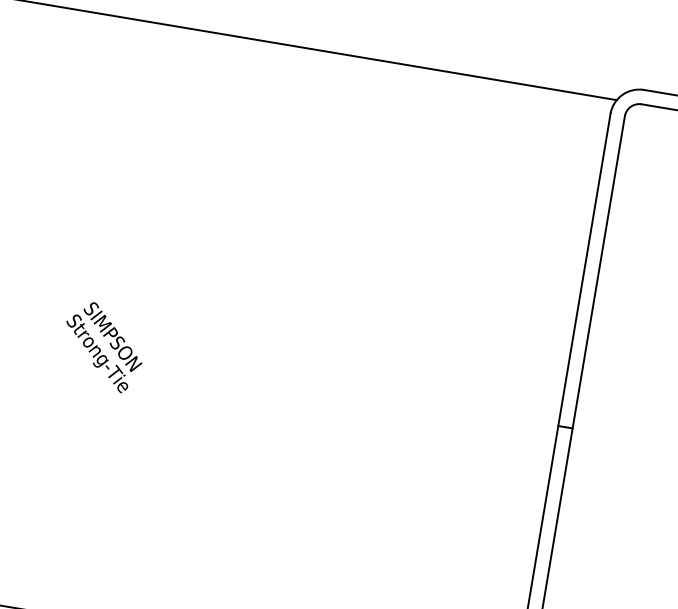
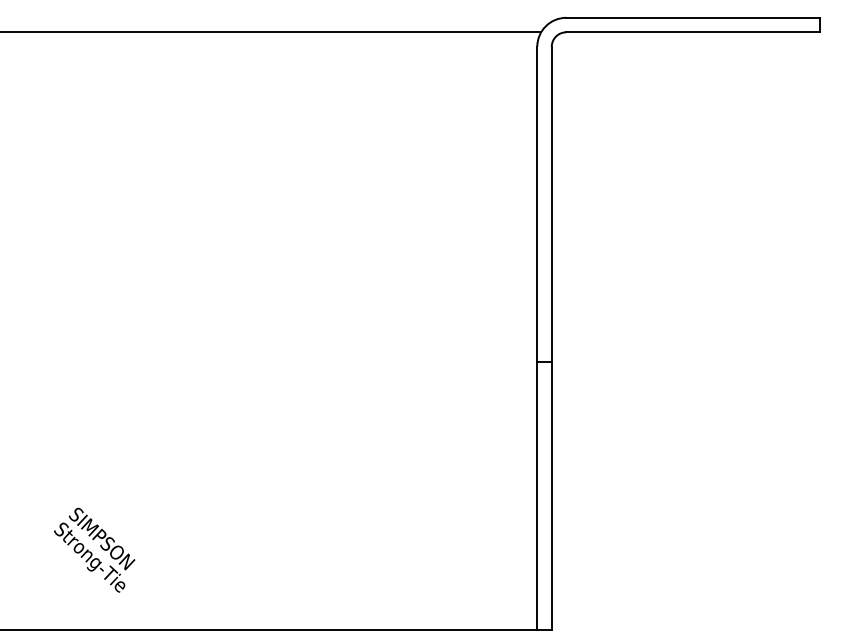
text: (103, 346) -> (94, 549), moved

